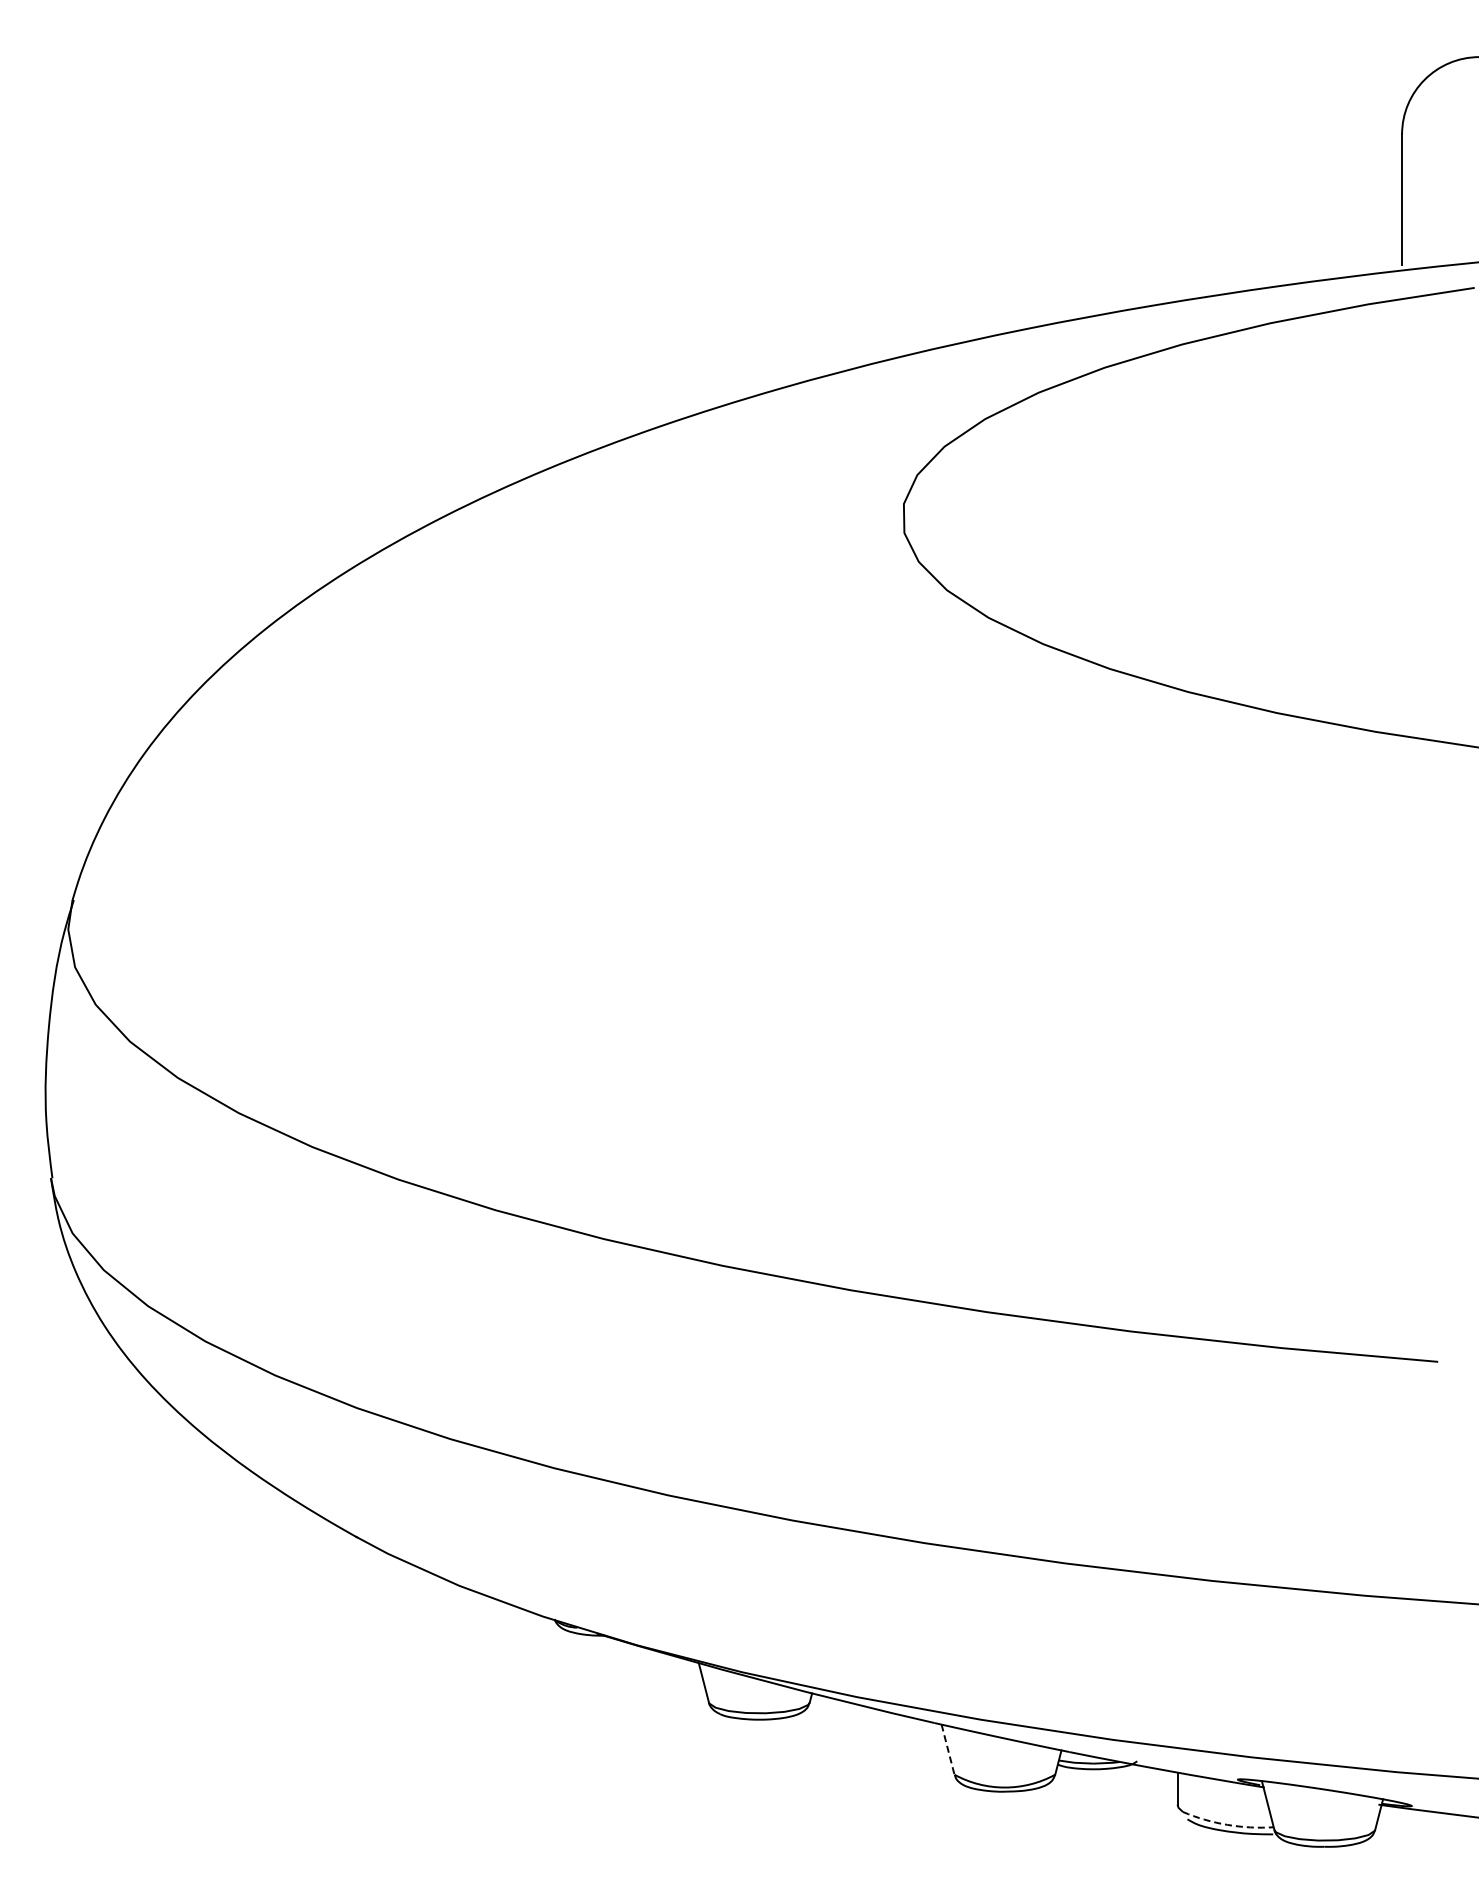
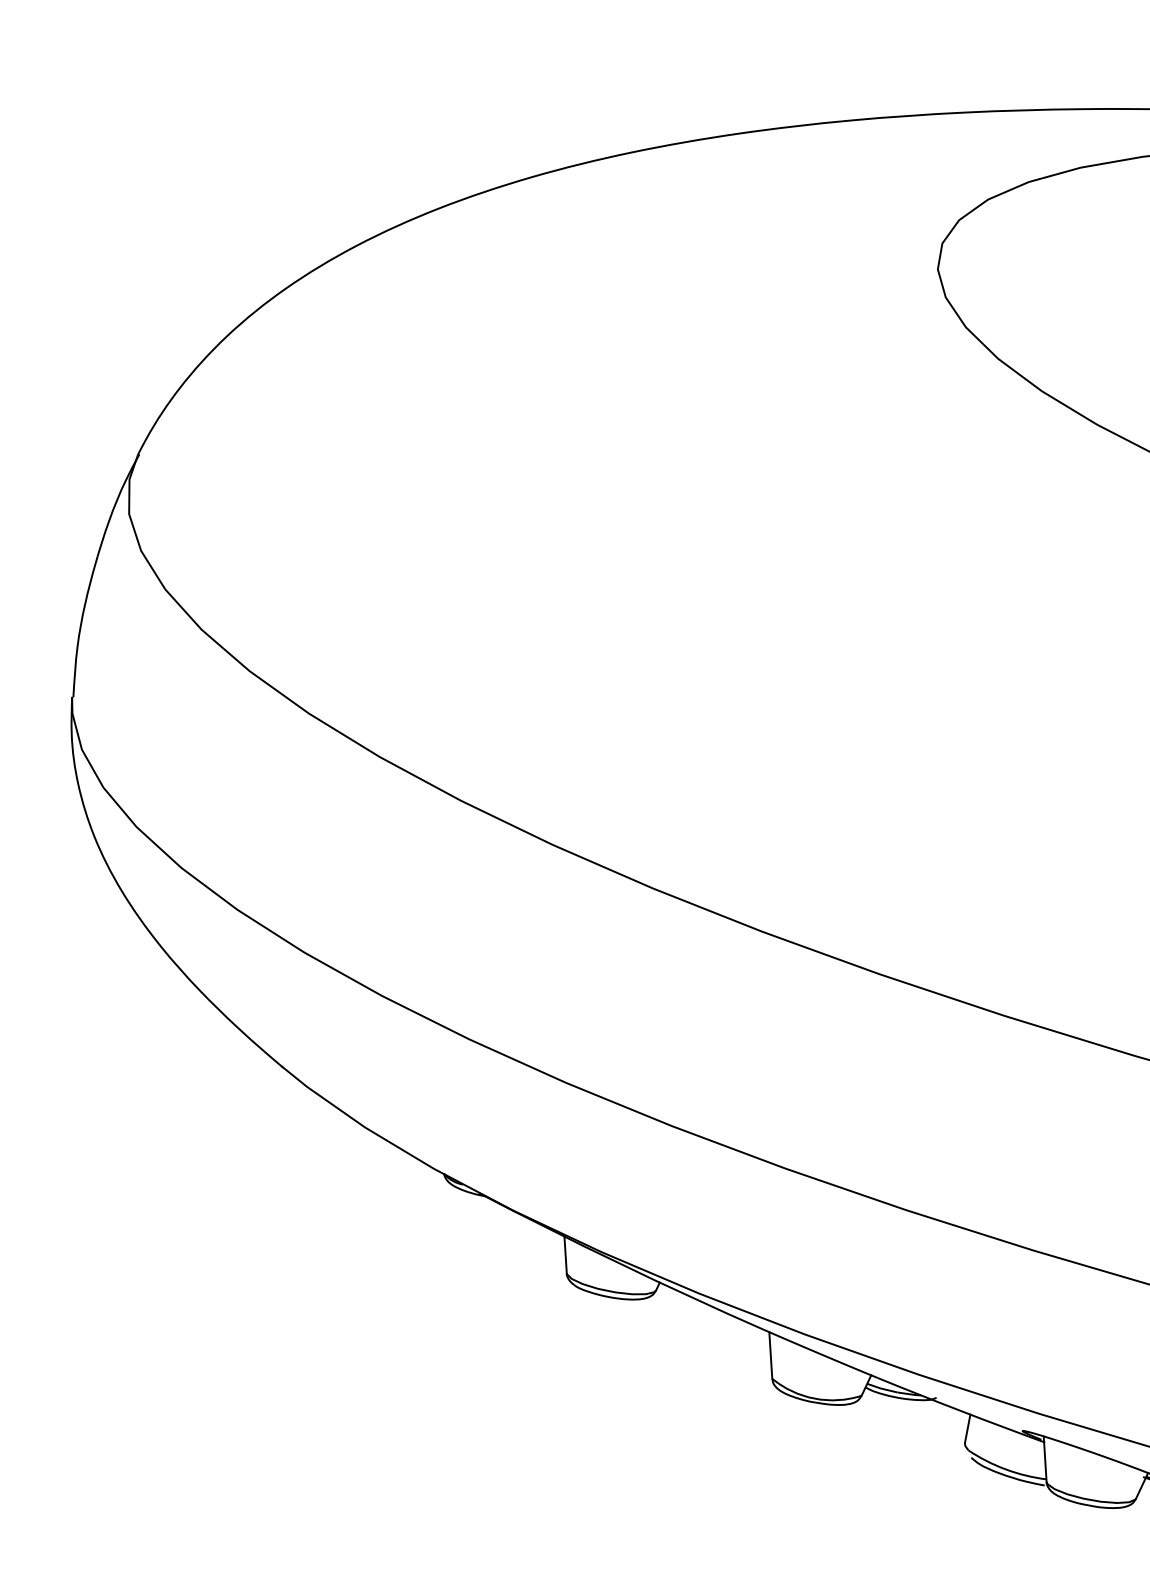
line: (948, 1749) -> (771, 1355), dashed -> solid
arc: (1227, 1824) -> (1005, 1469), dashed -> solid

